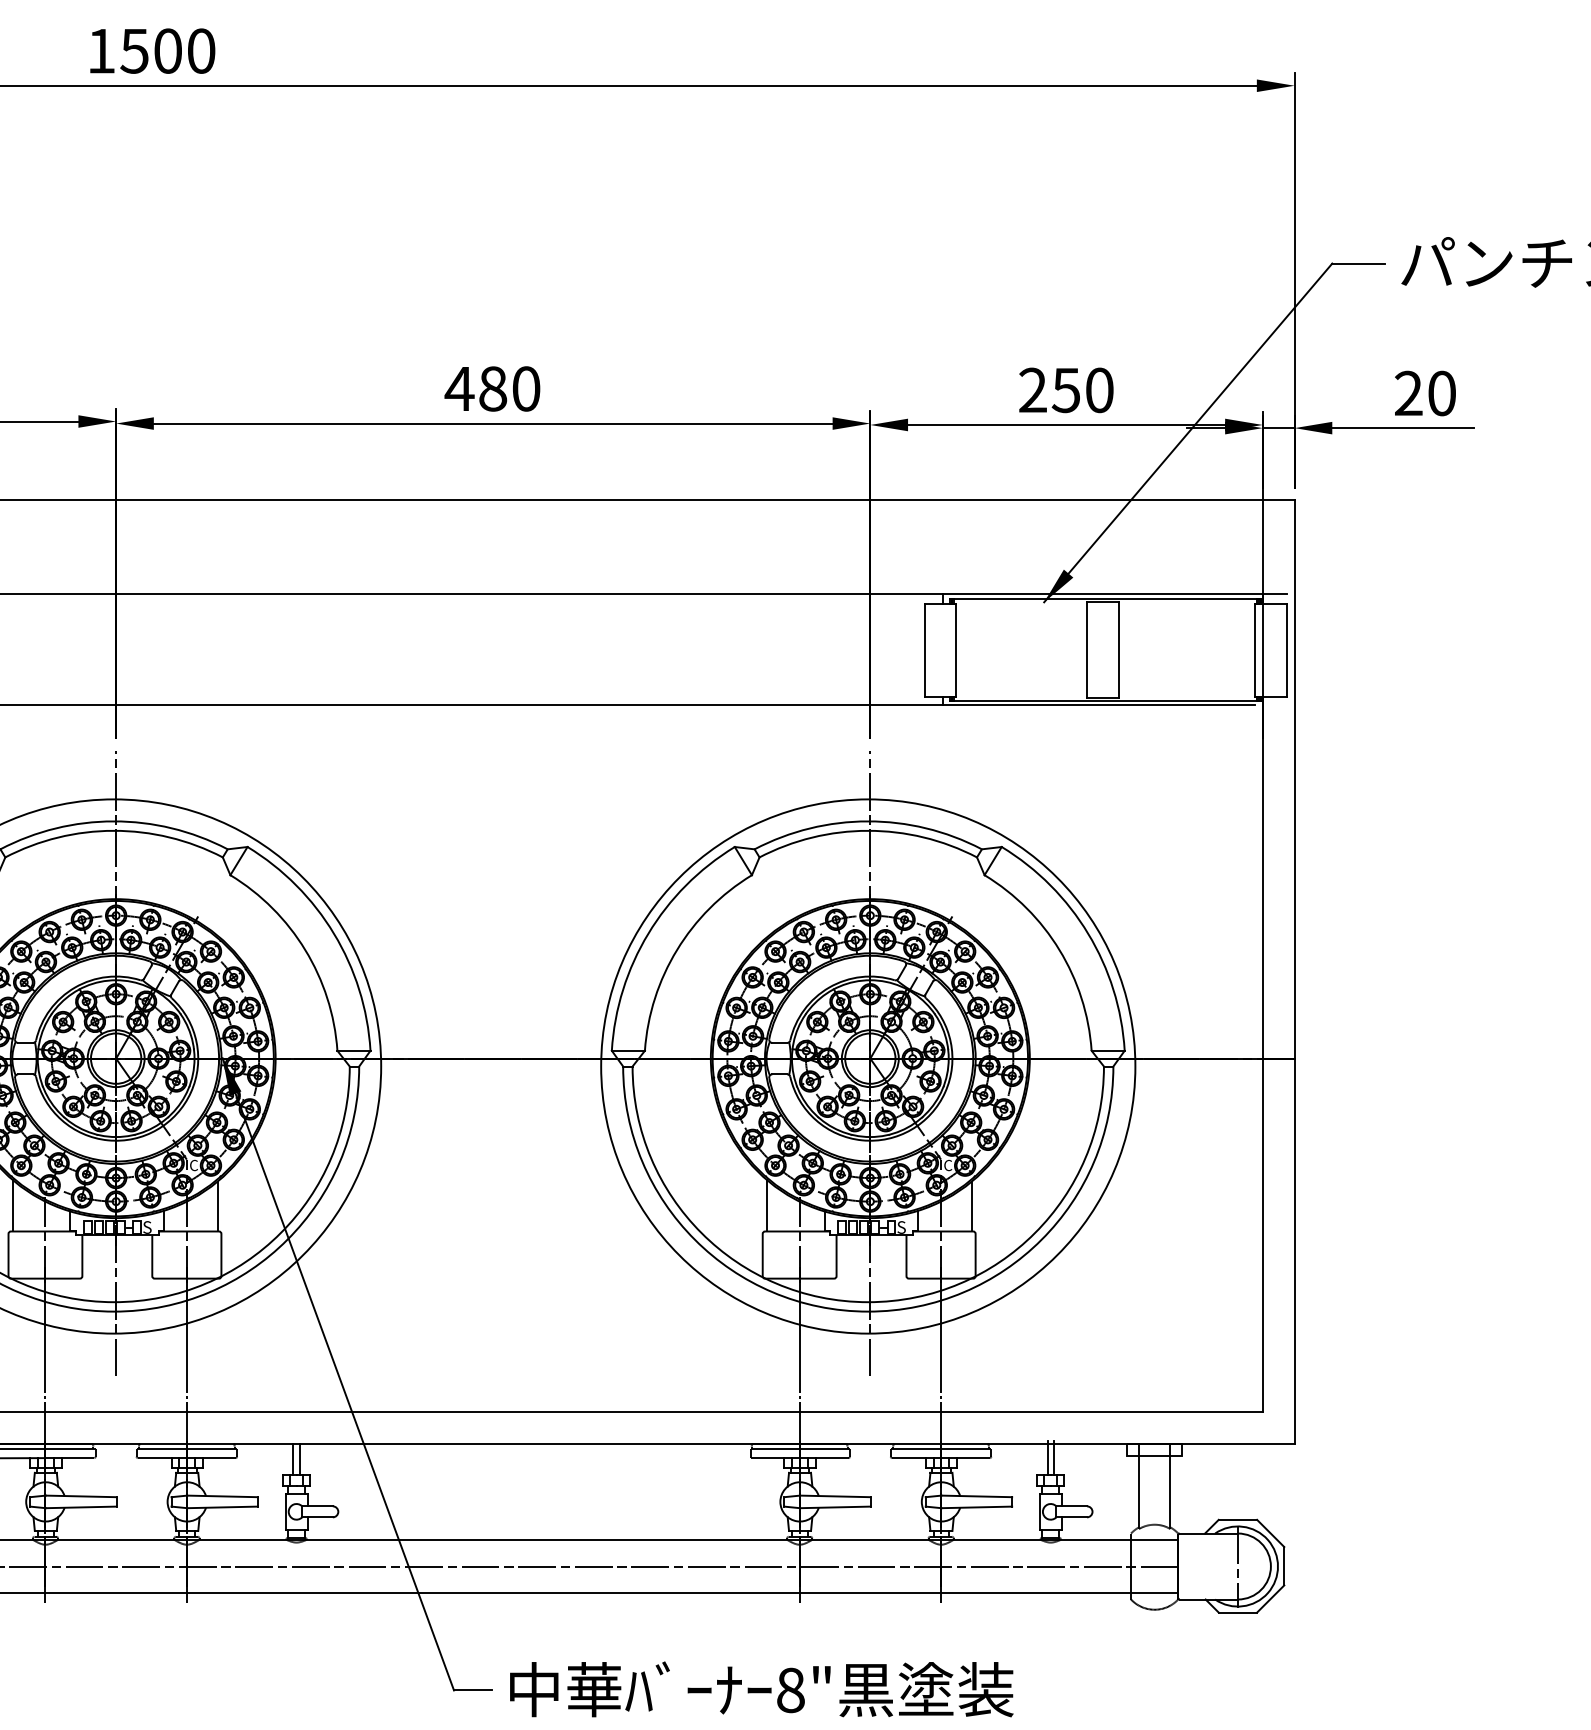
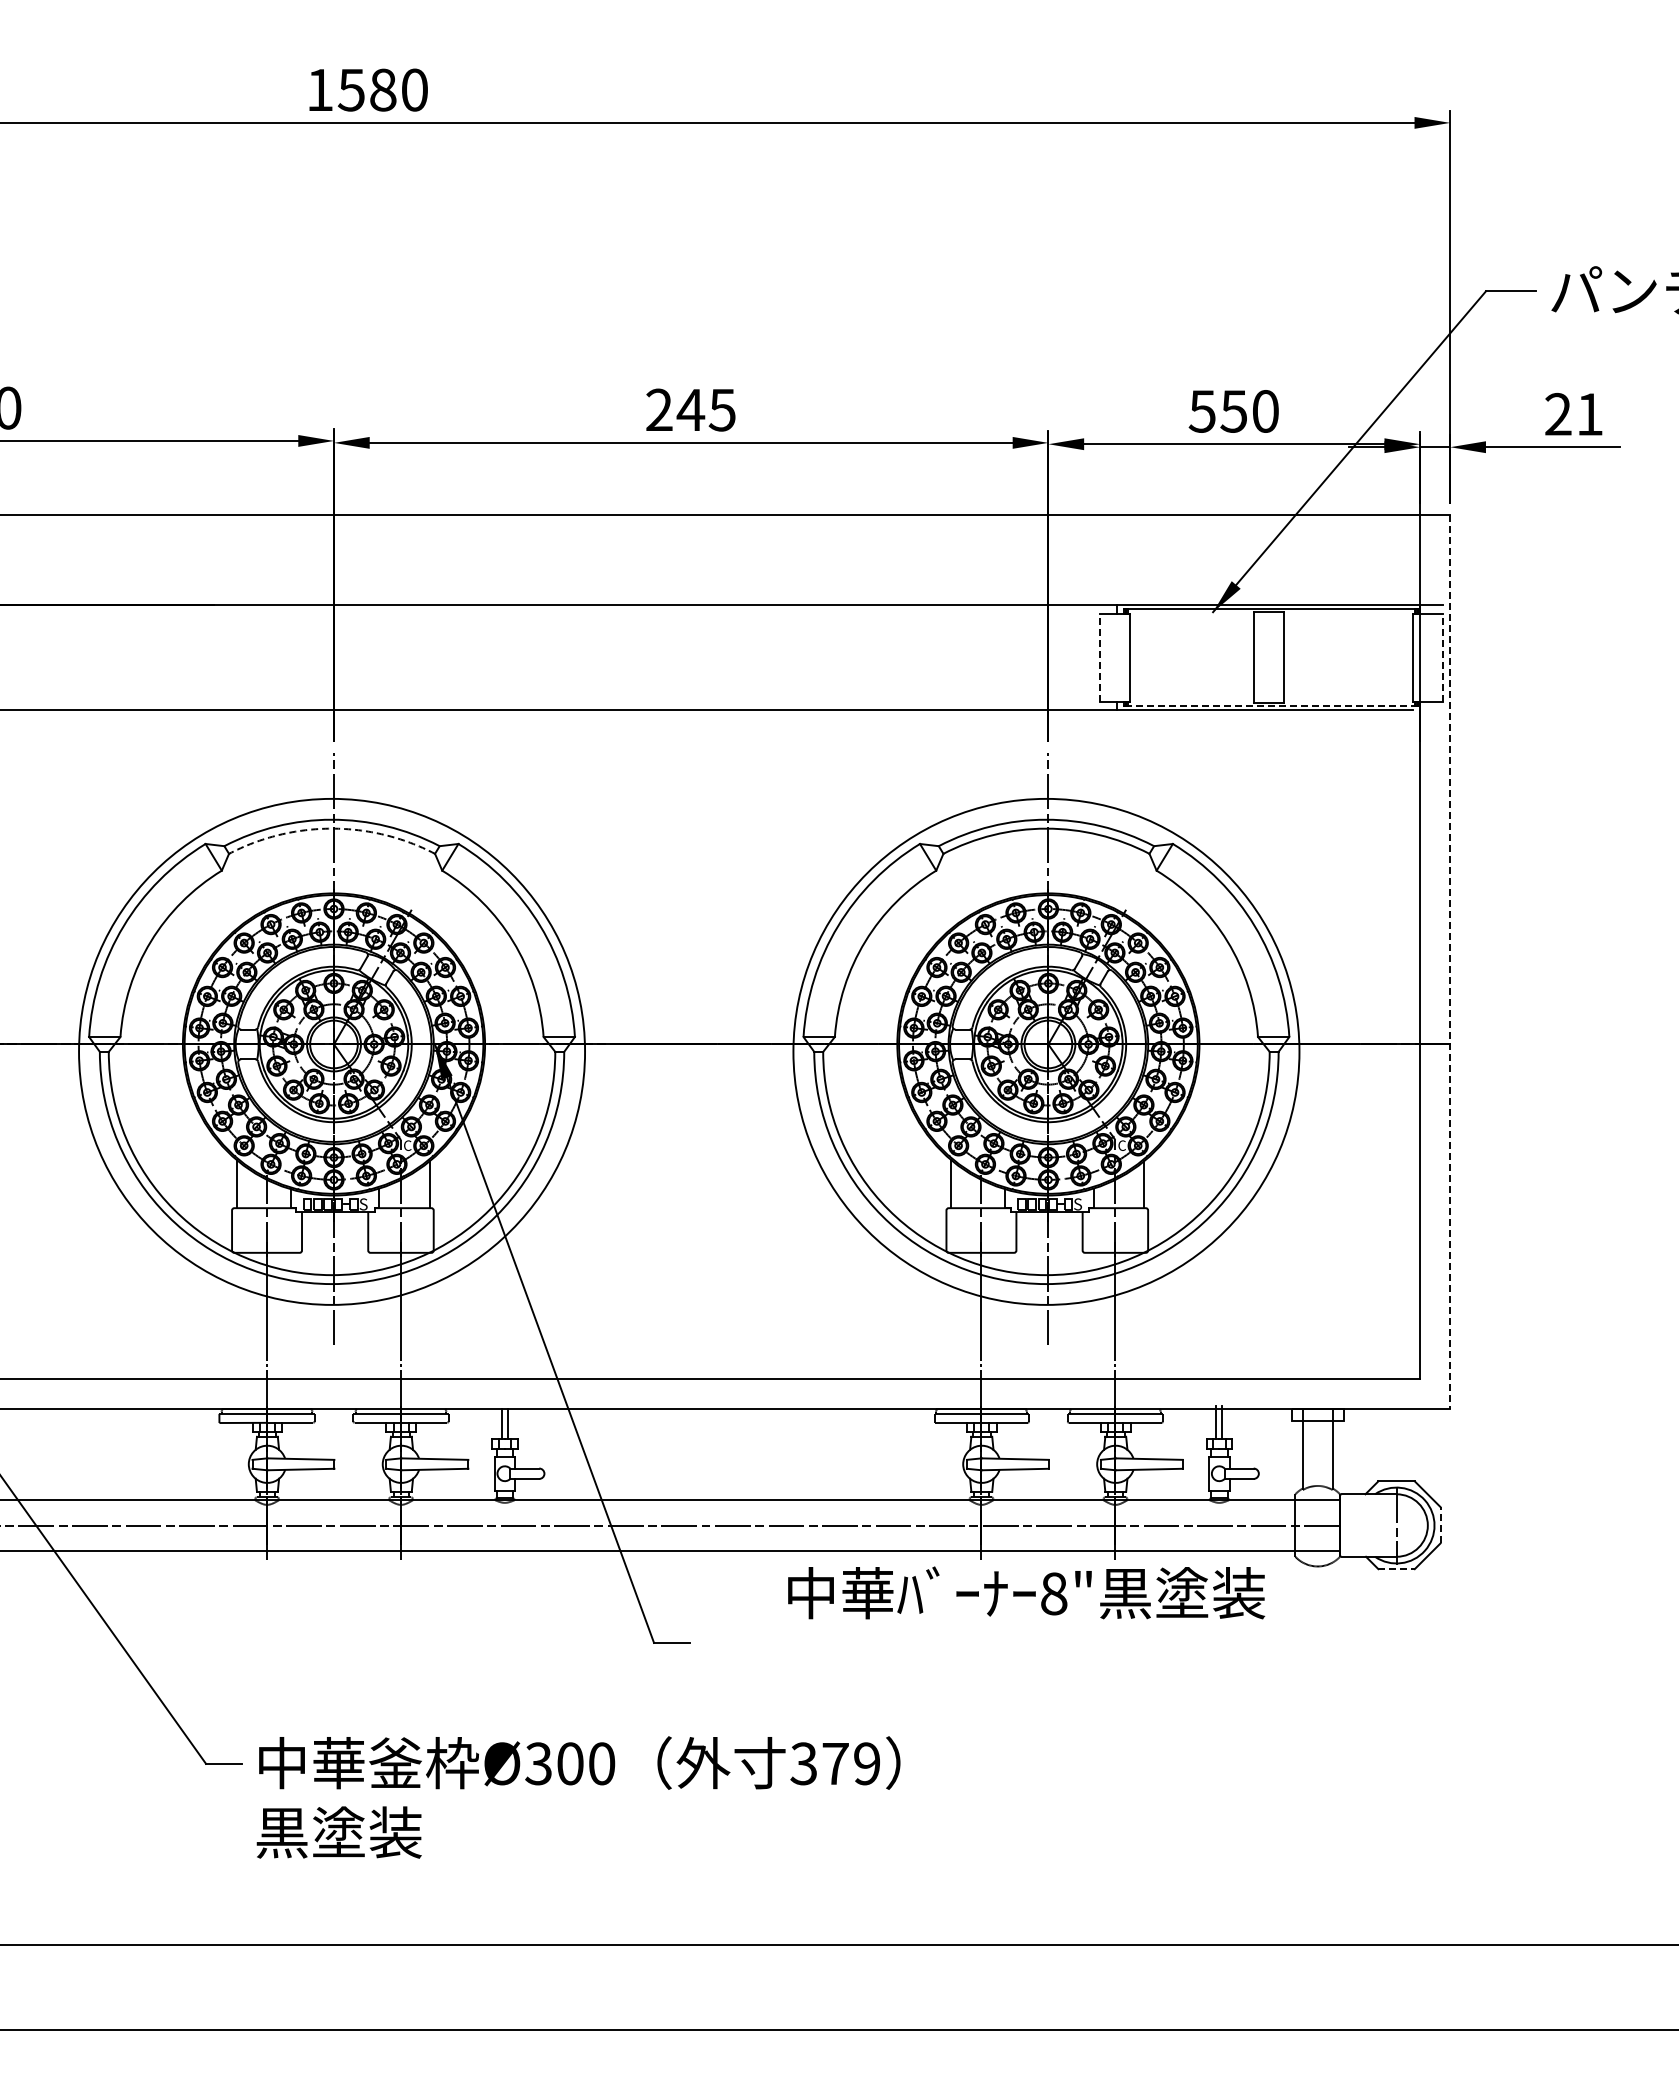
text: (168, 50) -> (383, 89), 1500 -> 1580
text: (492, 388) -> (690, 409), 480 -> 245
text: (1031, 390) -> (1201, 411), 250 -> 550
text: (1442, 392) -> (1590, 413), 20 -> 21
line: (924, 650) -> (1099, 657), solid -> dashed
line: (1286, 650) -> (1442, 657), solid -> dashed
line: (1105, 700) -> (1271, 705), solid -> dashed
arc: (113, 830) -> (331, 828), solid -> dashed
line: (1294, 972) -> (1450, 962), solid -> dashed
line: (1284, 1565) -> (1440, 1524), solid -> dashed
line: (1238, 1612) -> (1397, 1569), solid -> dashed
text: (761, 1688) -> (1026, 1592), moved

